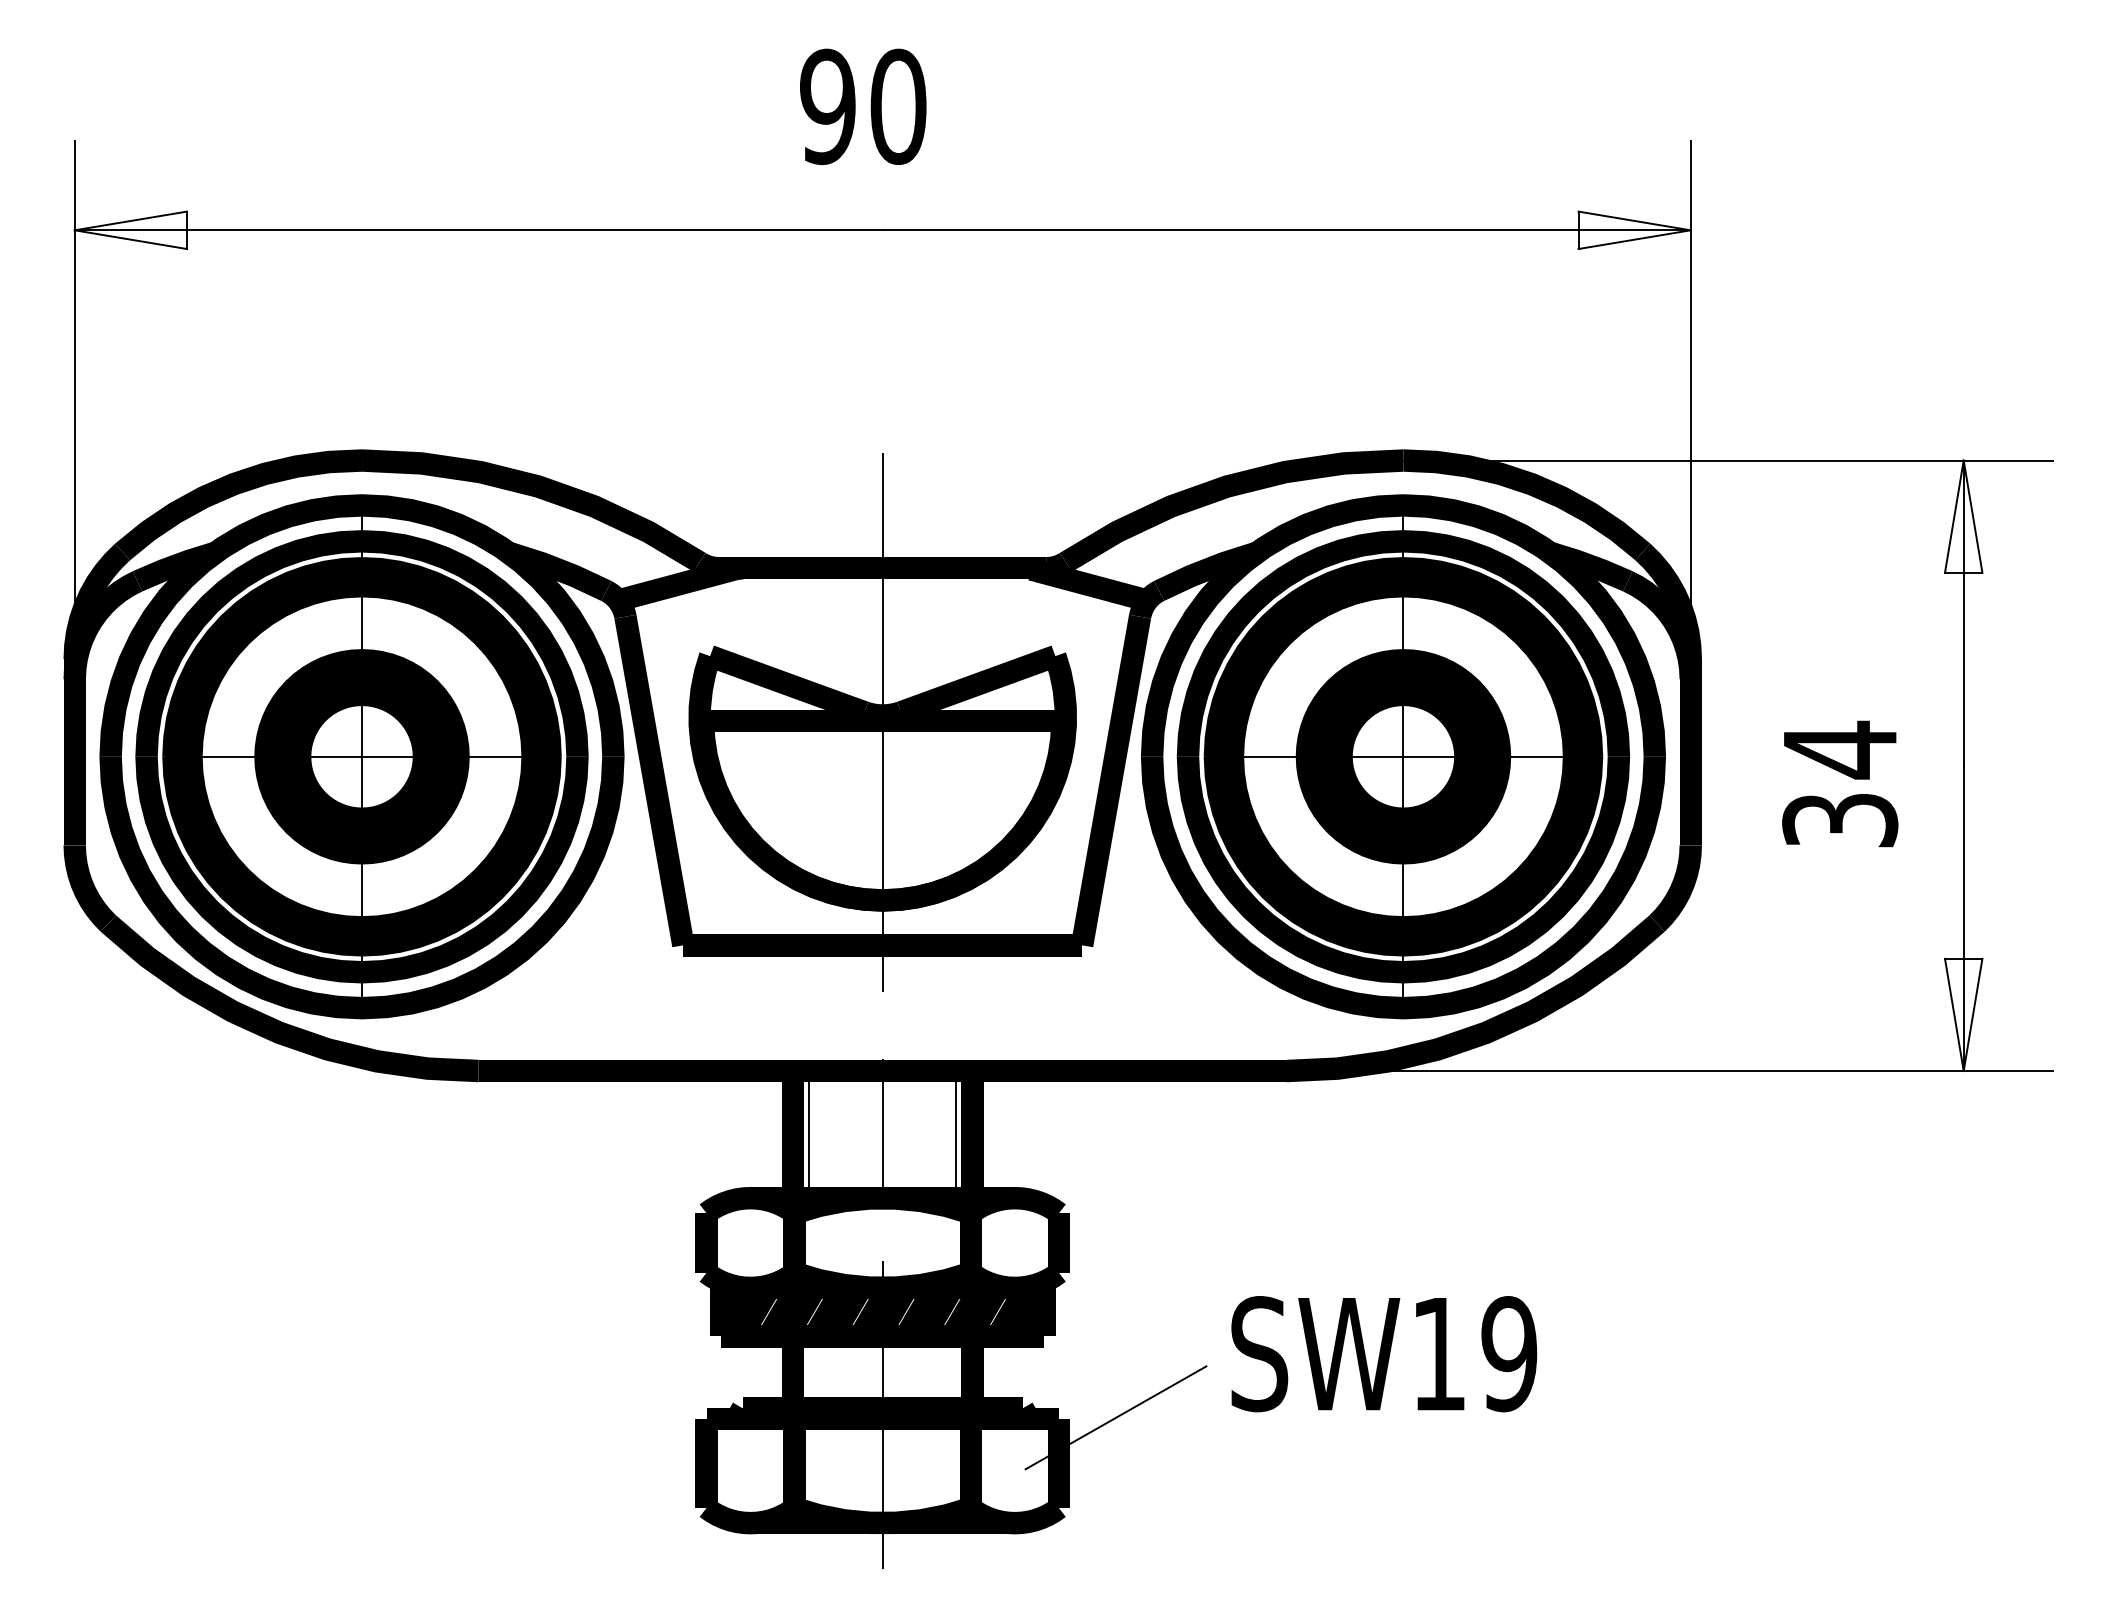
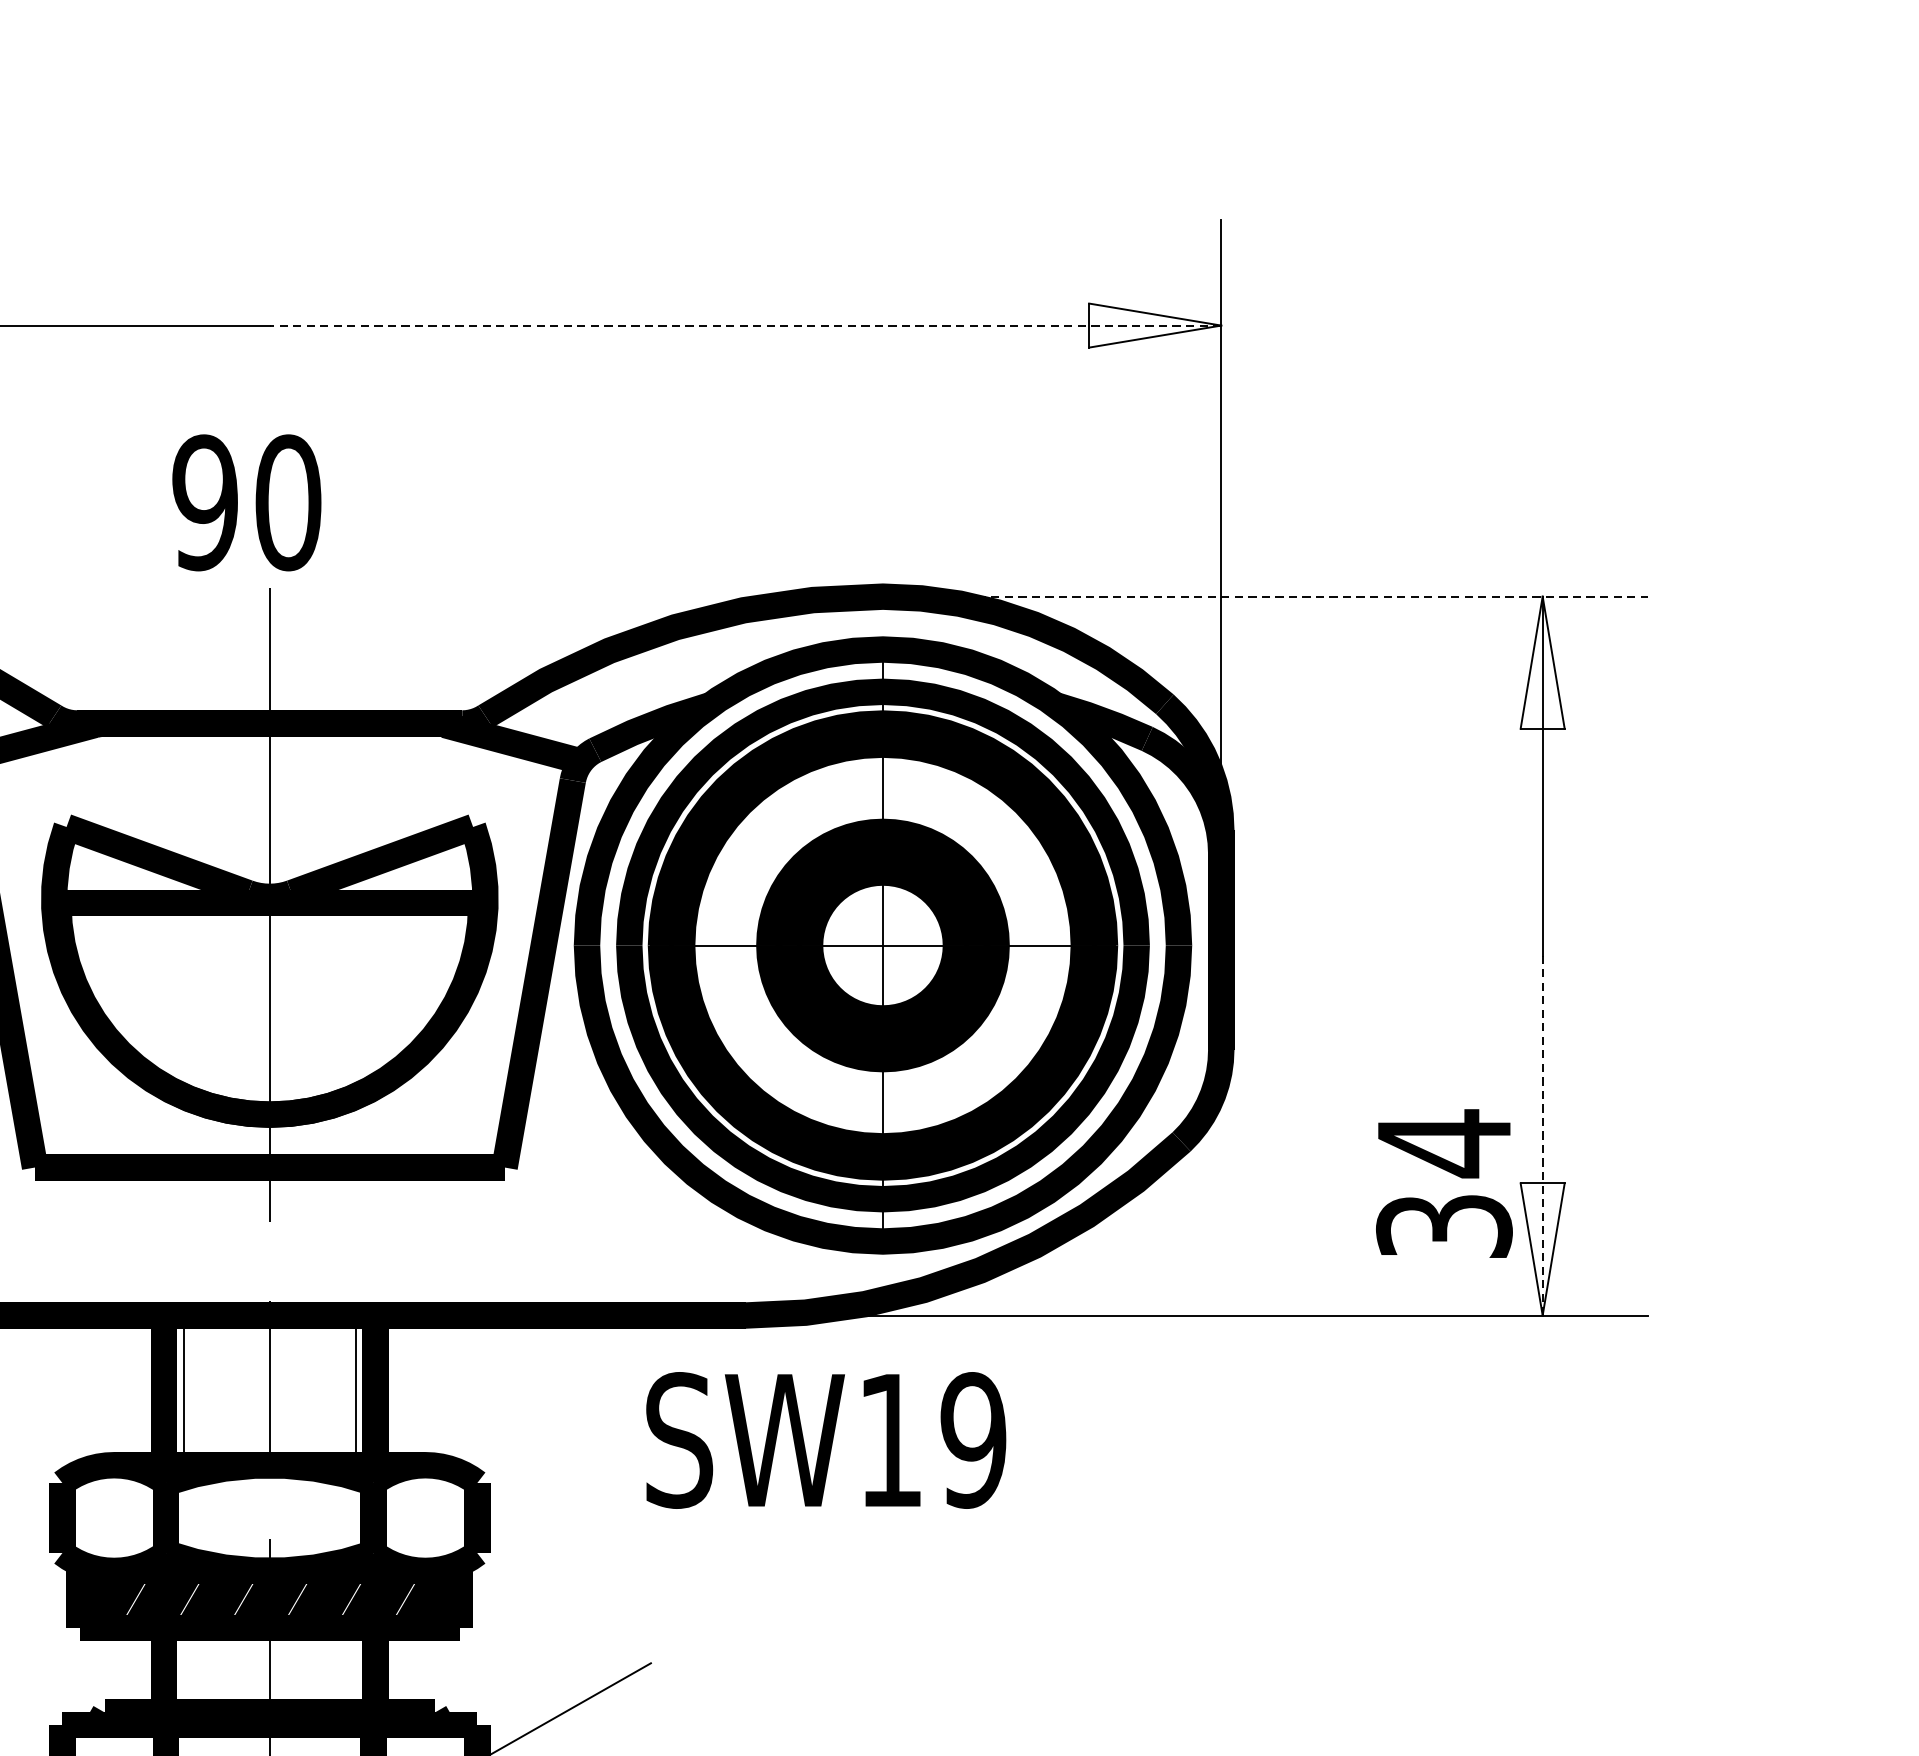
text: (863, 106) -> (247, 502), moved
line: (1286, 230) -> (745, 325), solid -> dashed
line: (1728, 460) -> (1265, 596), solid -> dashed
text: (1840, 783) -> (1444, 1183), moved
line: (1963, 918) -> (1542, 1135), solid -> dashed
text: (1384, 1354) -> (826, 1440), moved

